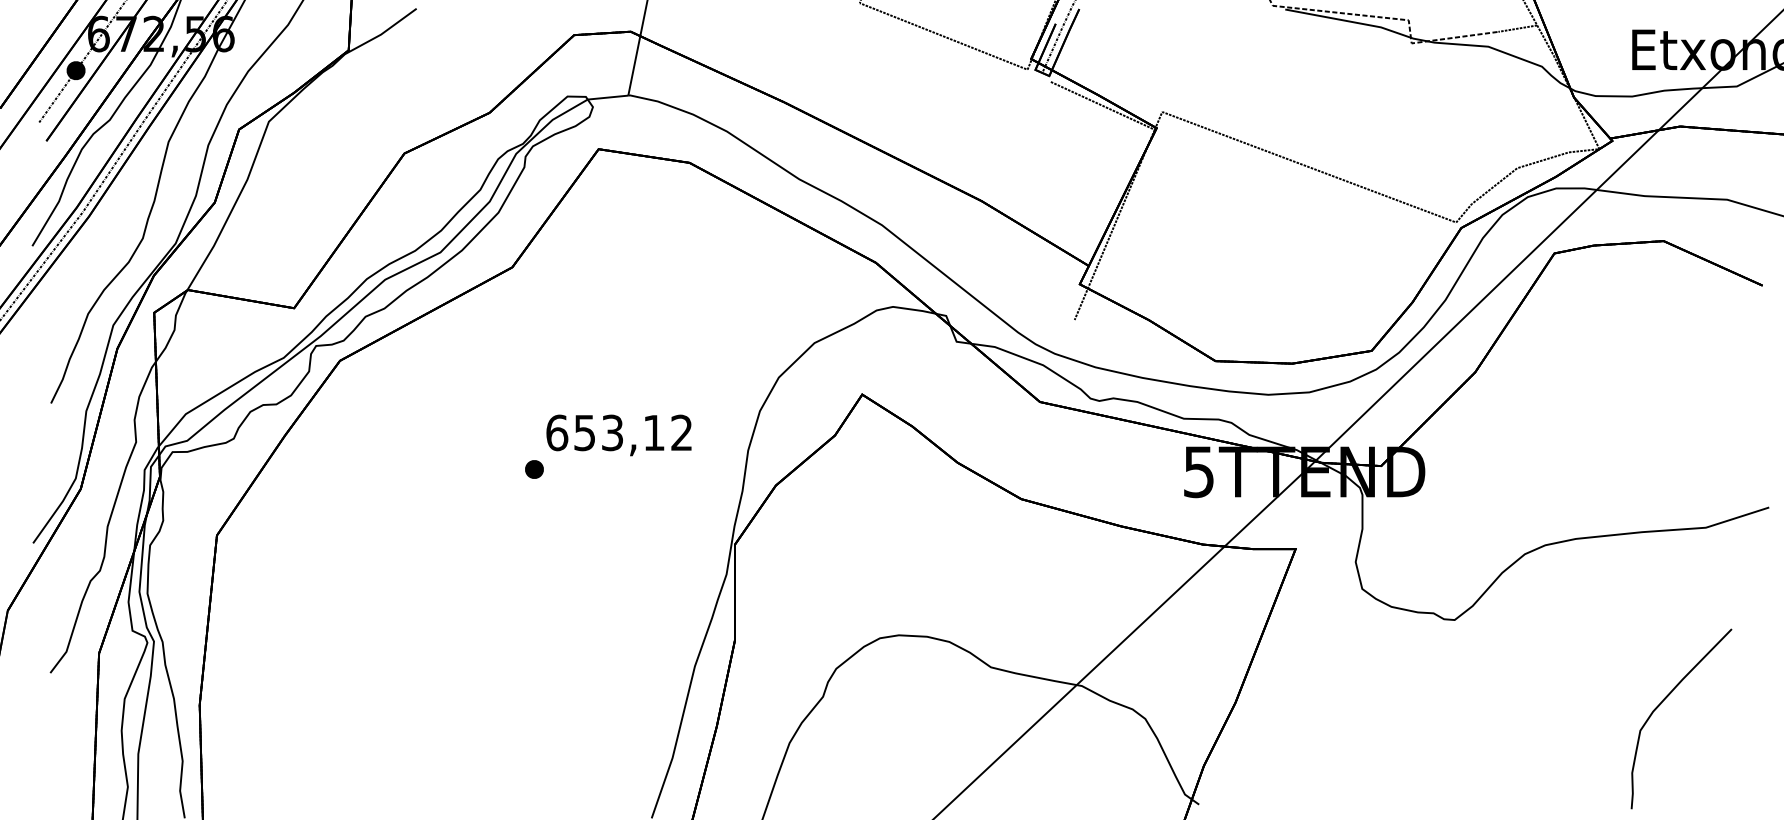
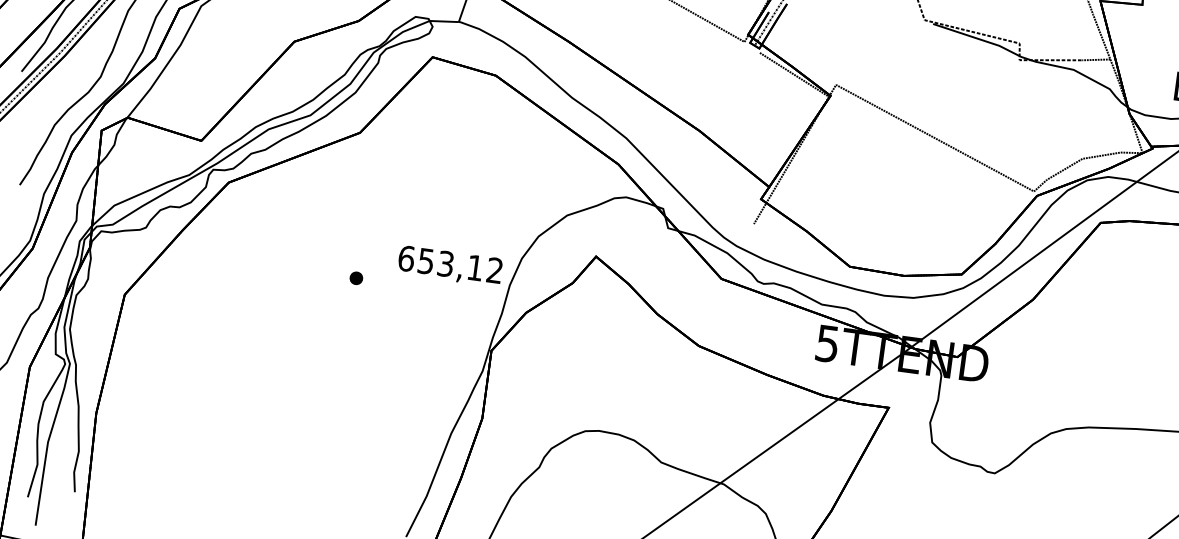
text: (618, 435) -> (449, 266), moved

